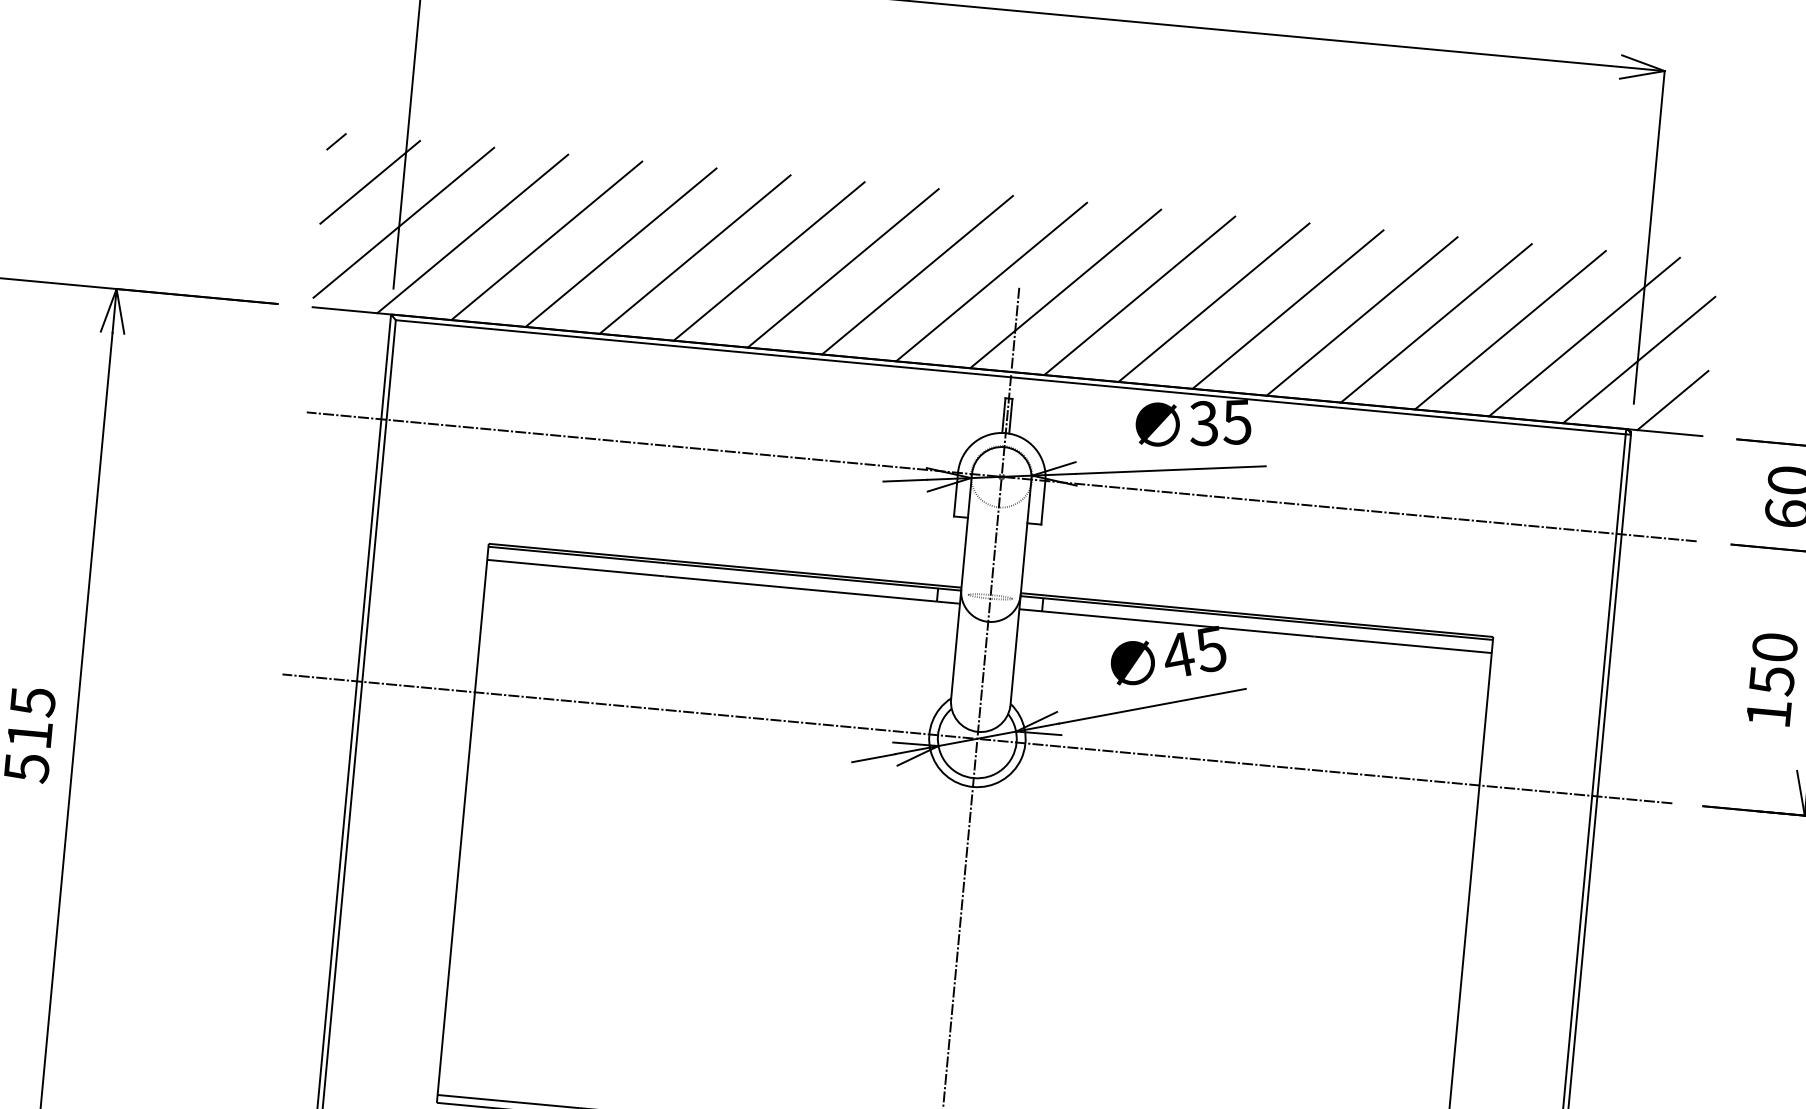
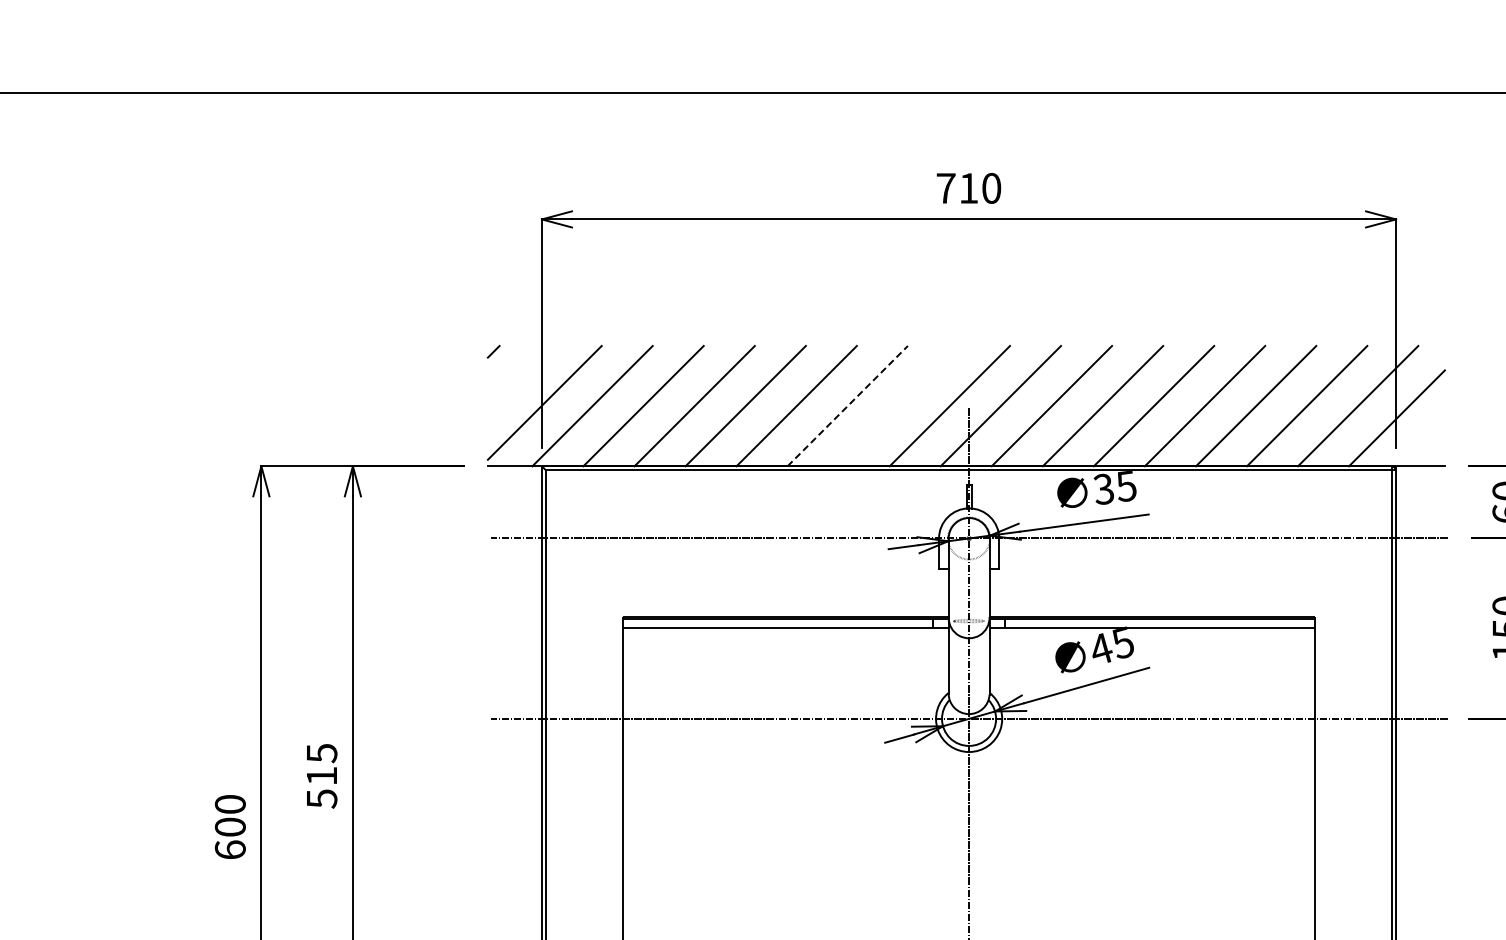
line: (369, 180) -> (518, 376), removed
line: (844, 267) -> (848, 405), solid -> dashed
line: (917, 274) -> (898, 405), removed
line: (1672, 400) -> (1422, 443), removed

